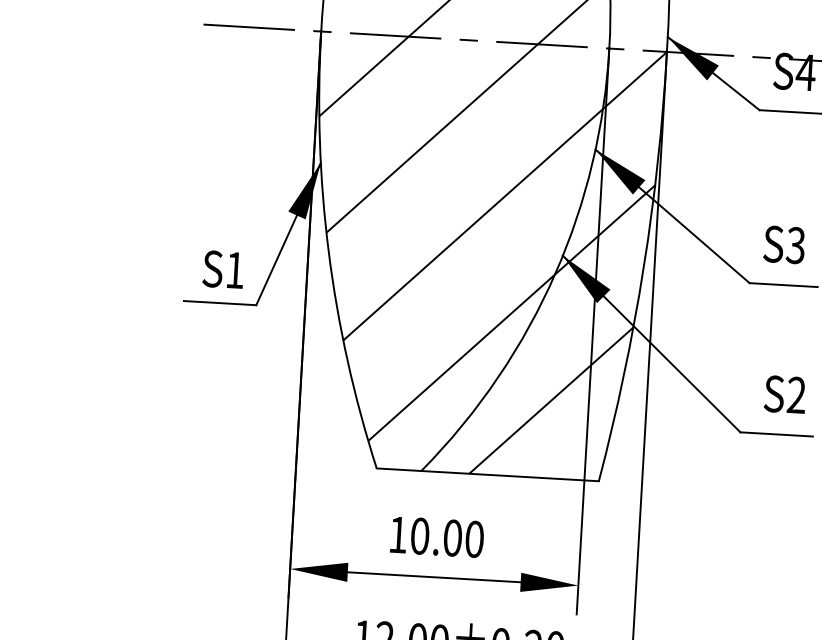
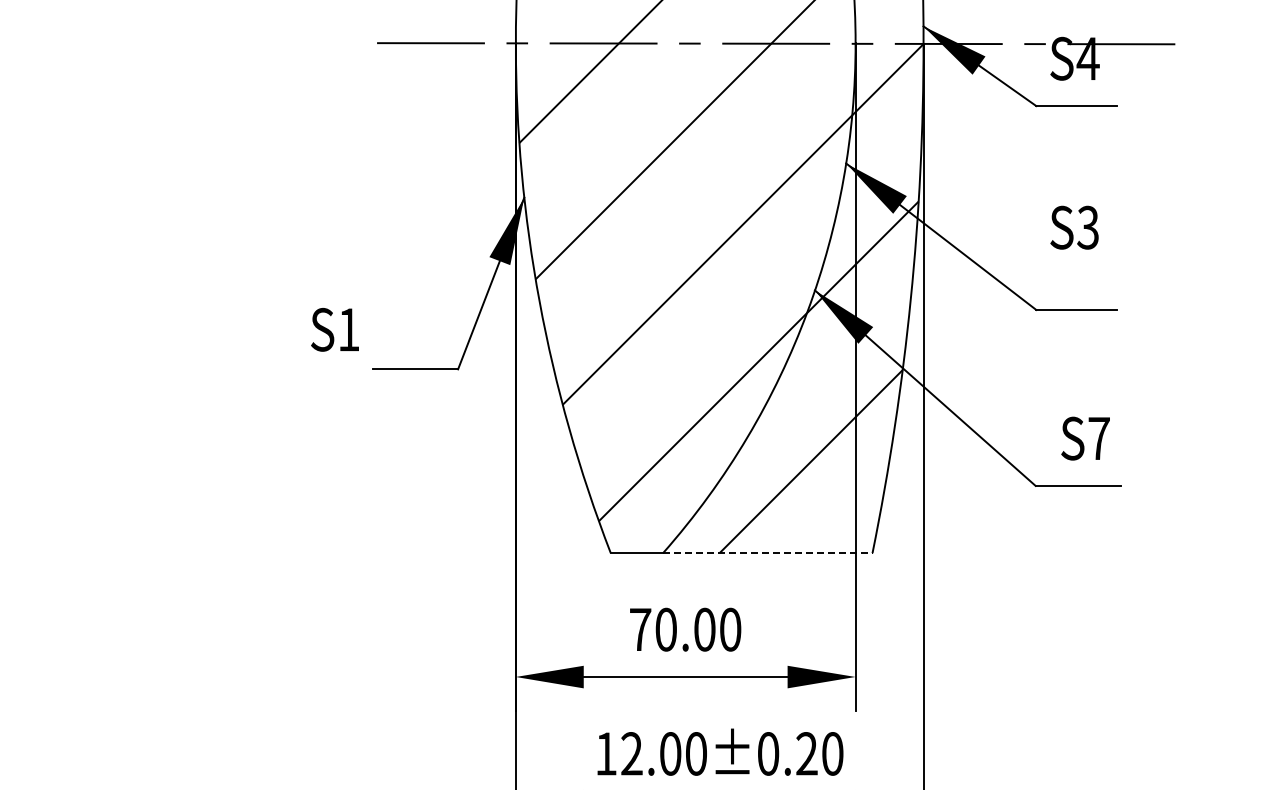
text: (784, 244) -> (1074, 227), moved
text: (222, 269) -> (334, 329), moved
text: (796, 394) -> (1098, 437), S2 -> S7
line: (509, 475) -> (767, 552), solid -> dashed
text: (398, 534) -> (640, 629), 10.00 -> 70.00

